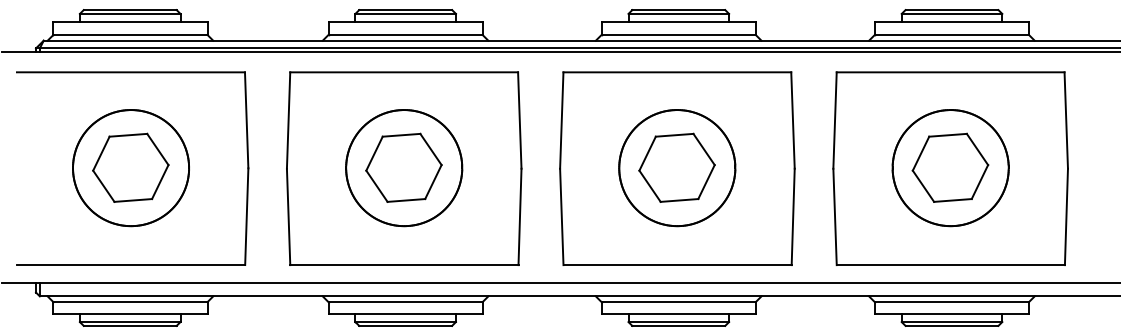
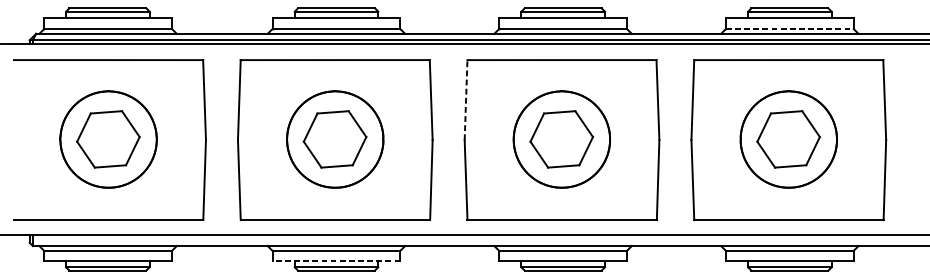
line: (952, 34) -> (790, 28), solid -> dashed
line: (561, 120) -> (465, 100), solid -> dashed
line: (405, 314) -> (336, 261), solid -> dashed

